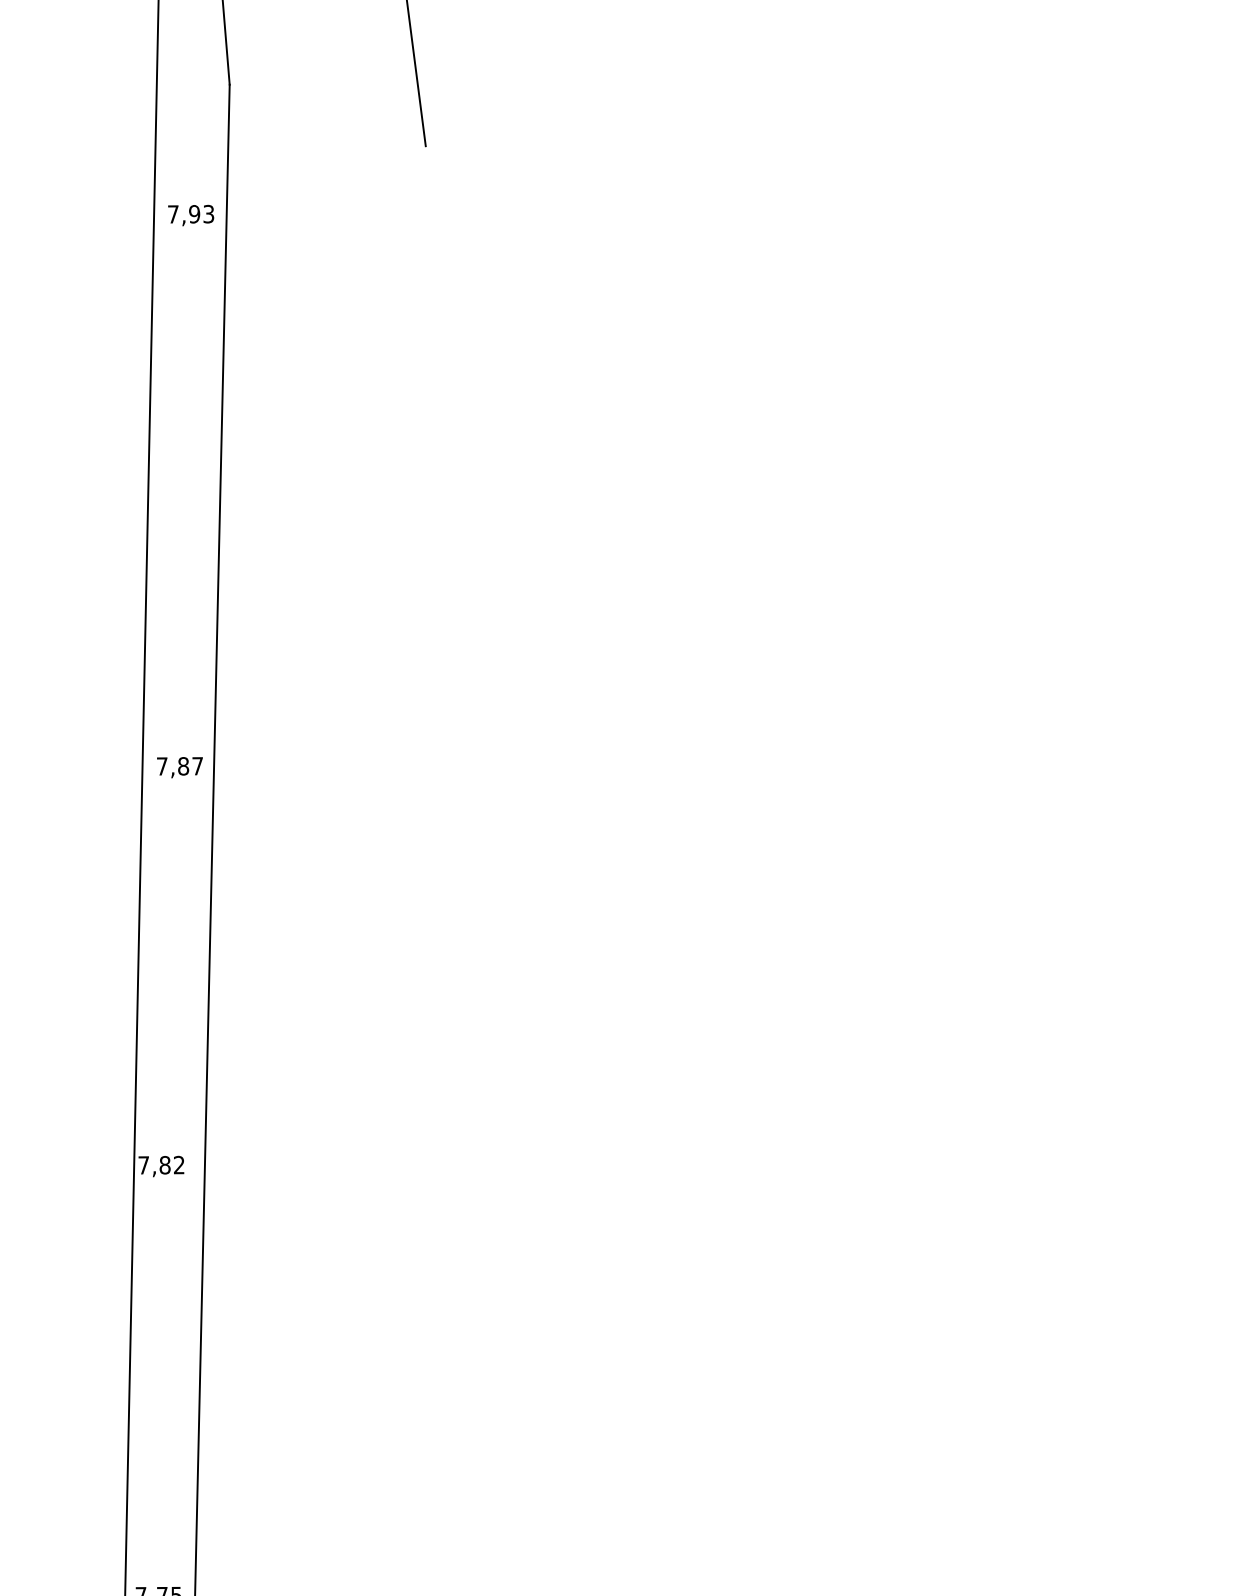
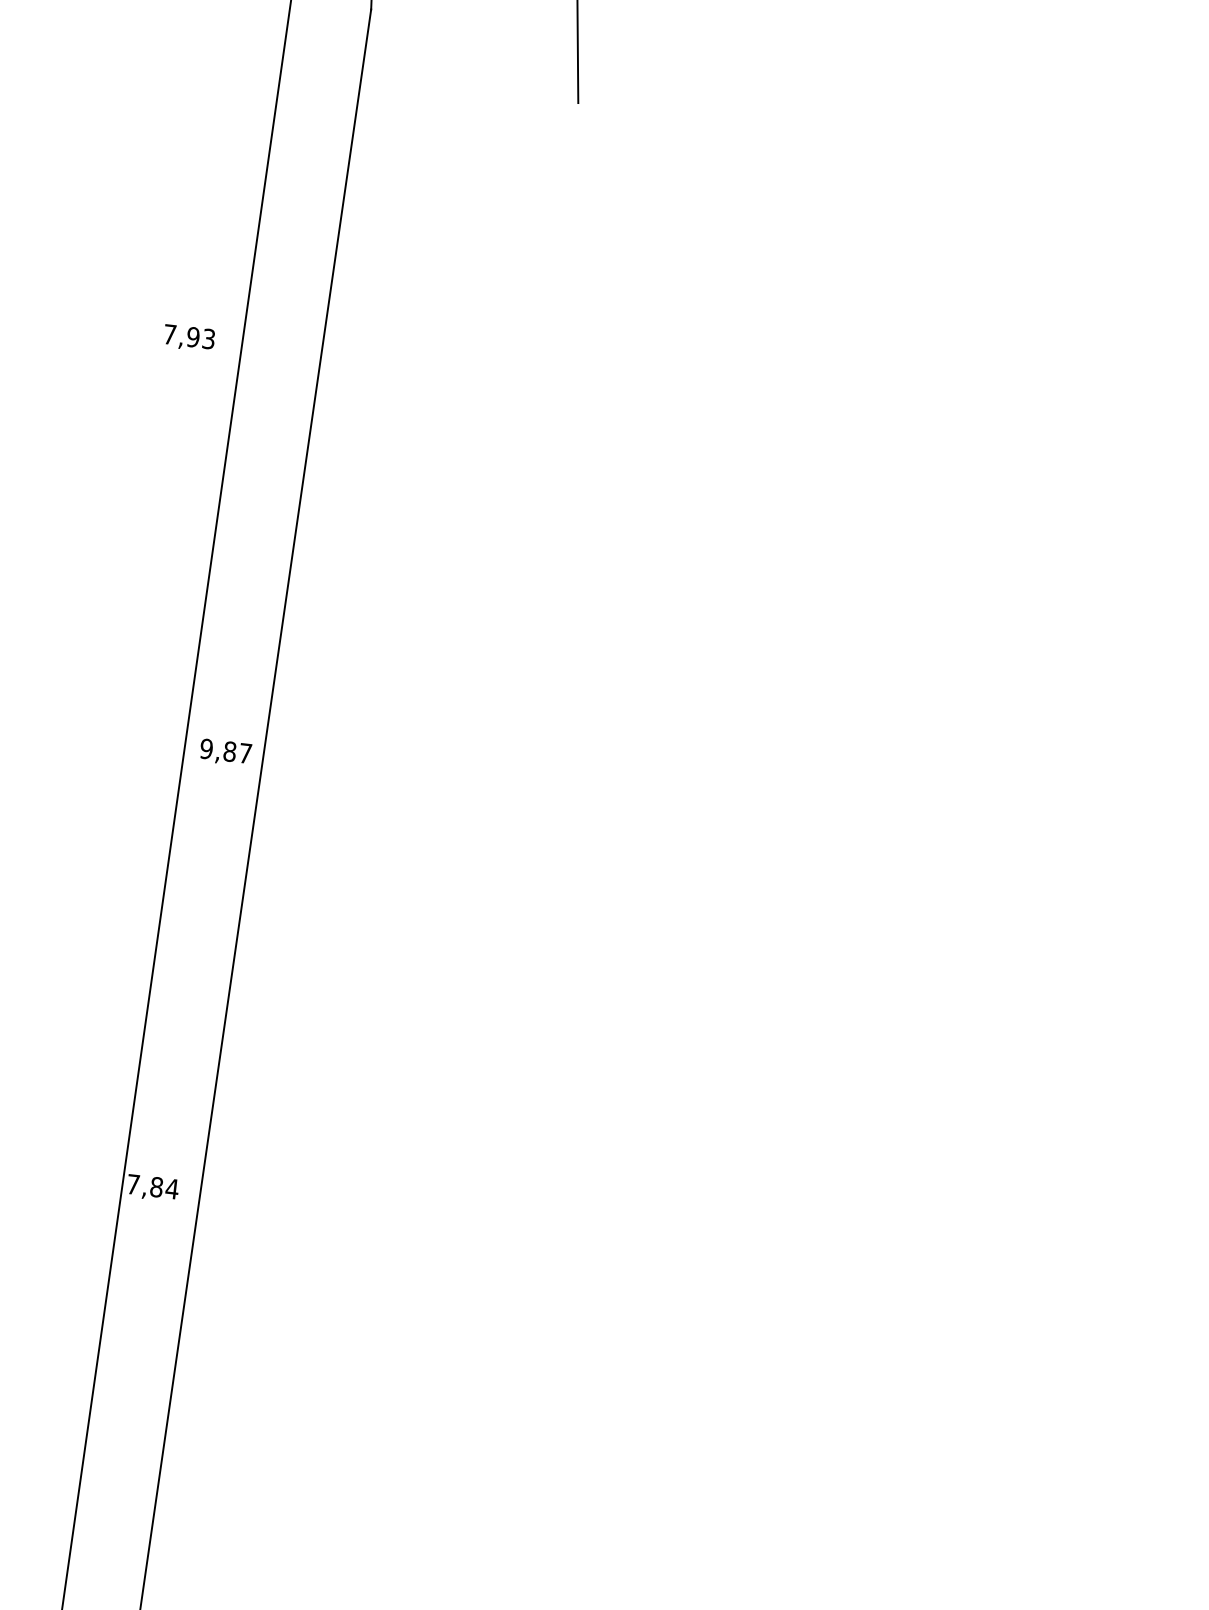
text: (191, 215) -> (189, 338), moved
text: (161, 766) -> (205, 748), 7,87 -> 9,87
text: (179, 1164) -> (172, 1188), 7,82 -> 7,84

